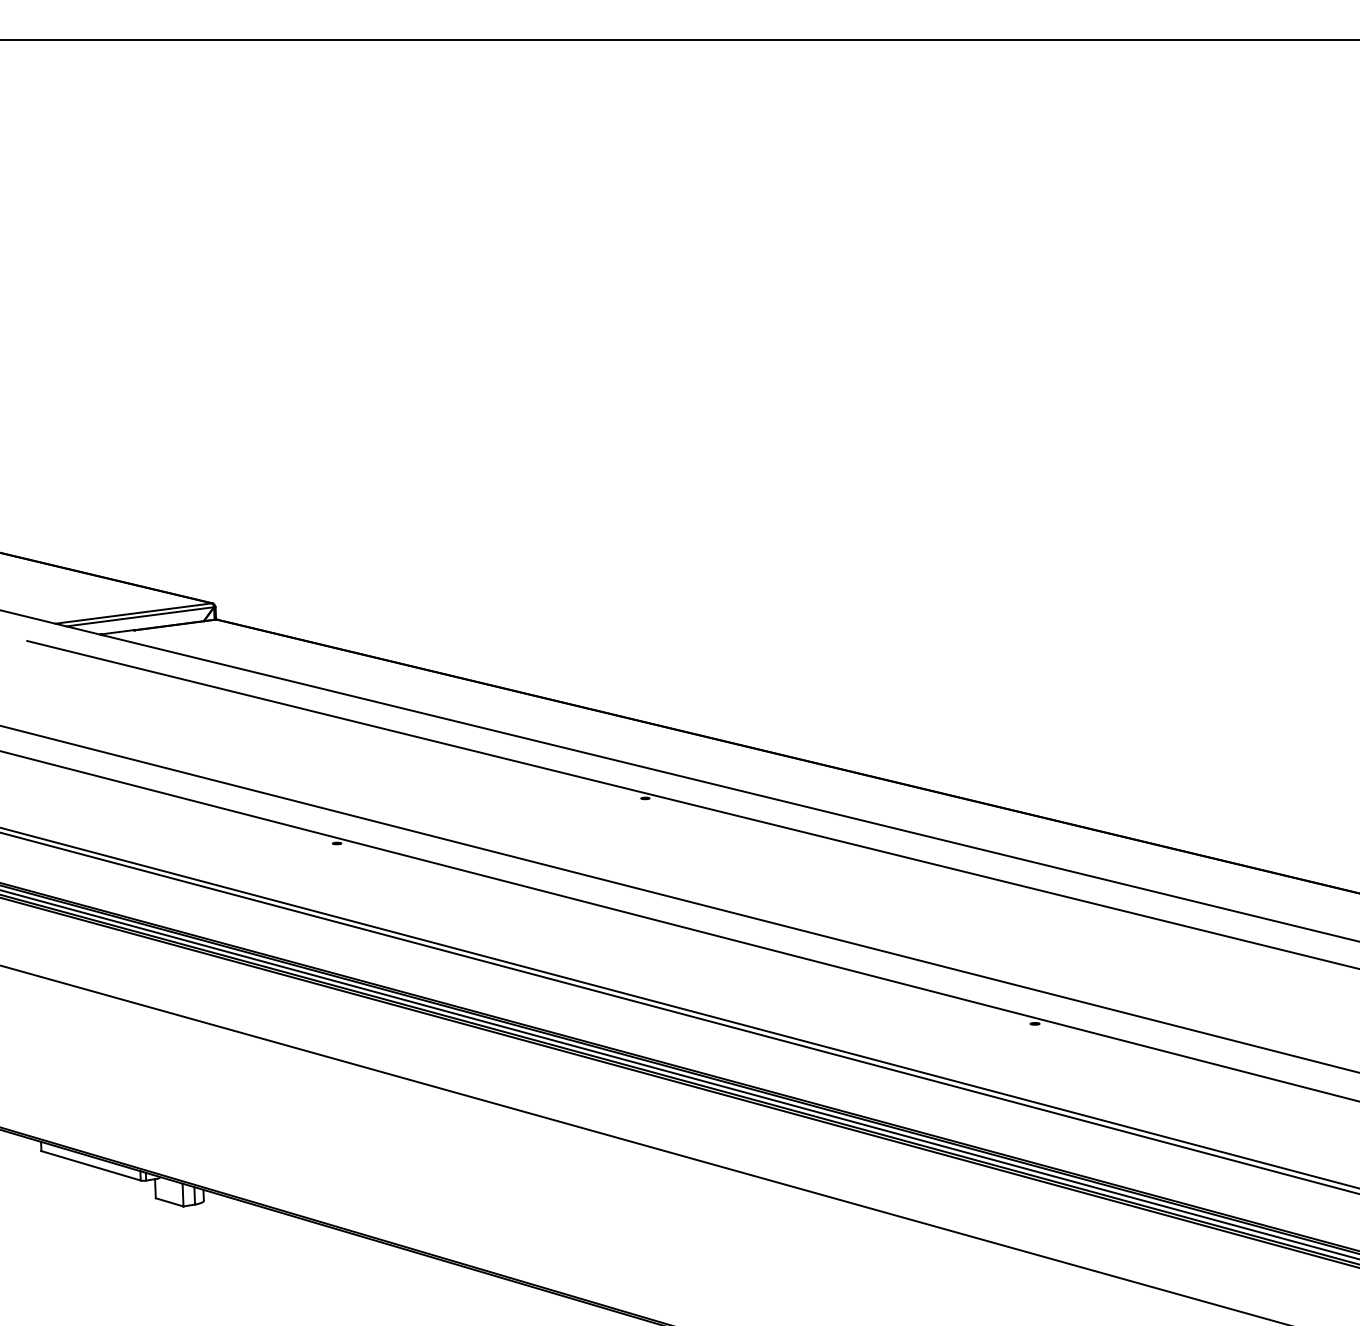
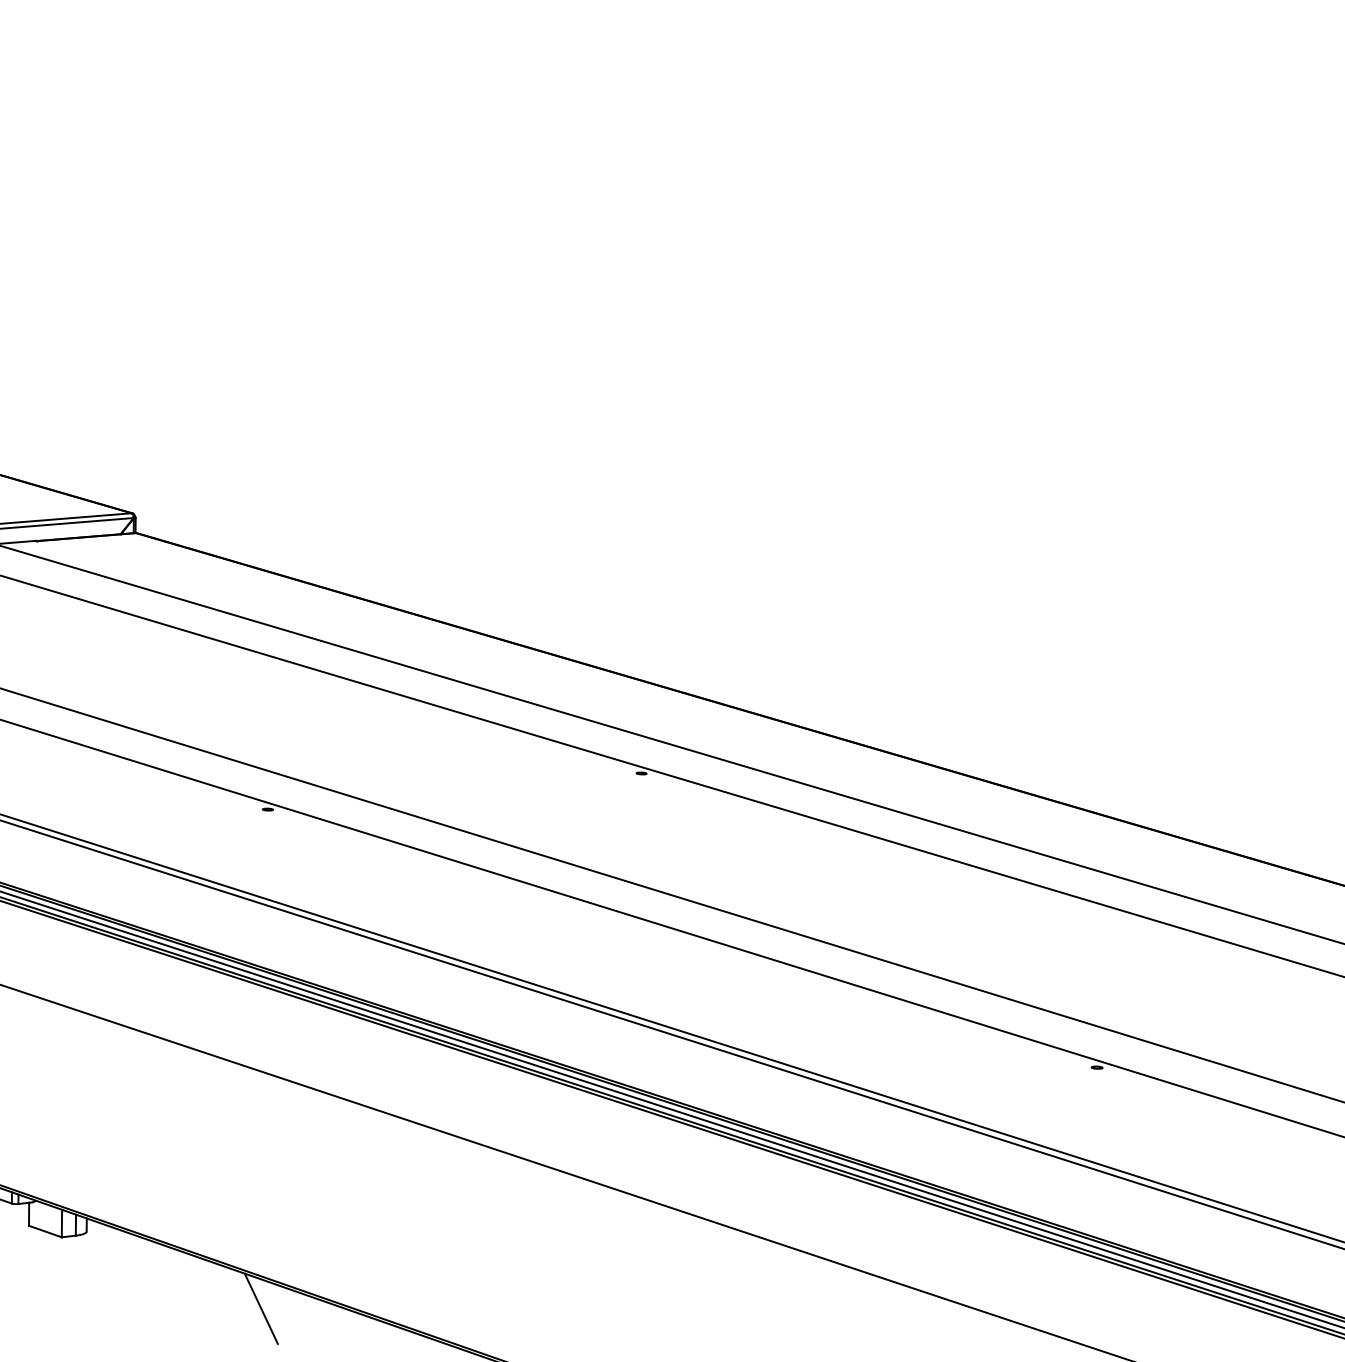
line: (351, 1257) -> (260, 1308), added

